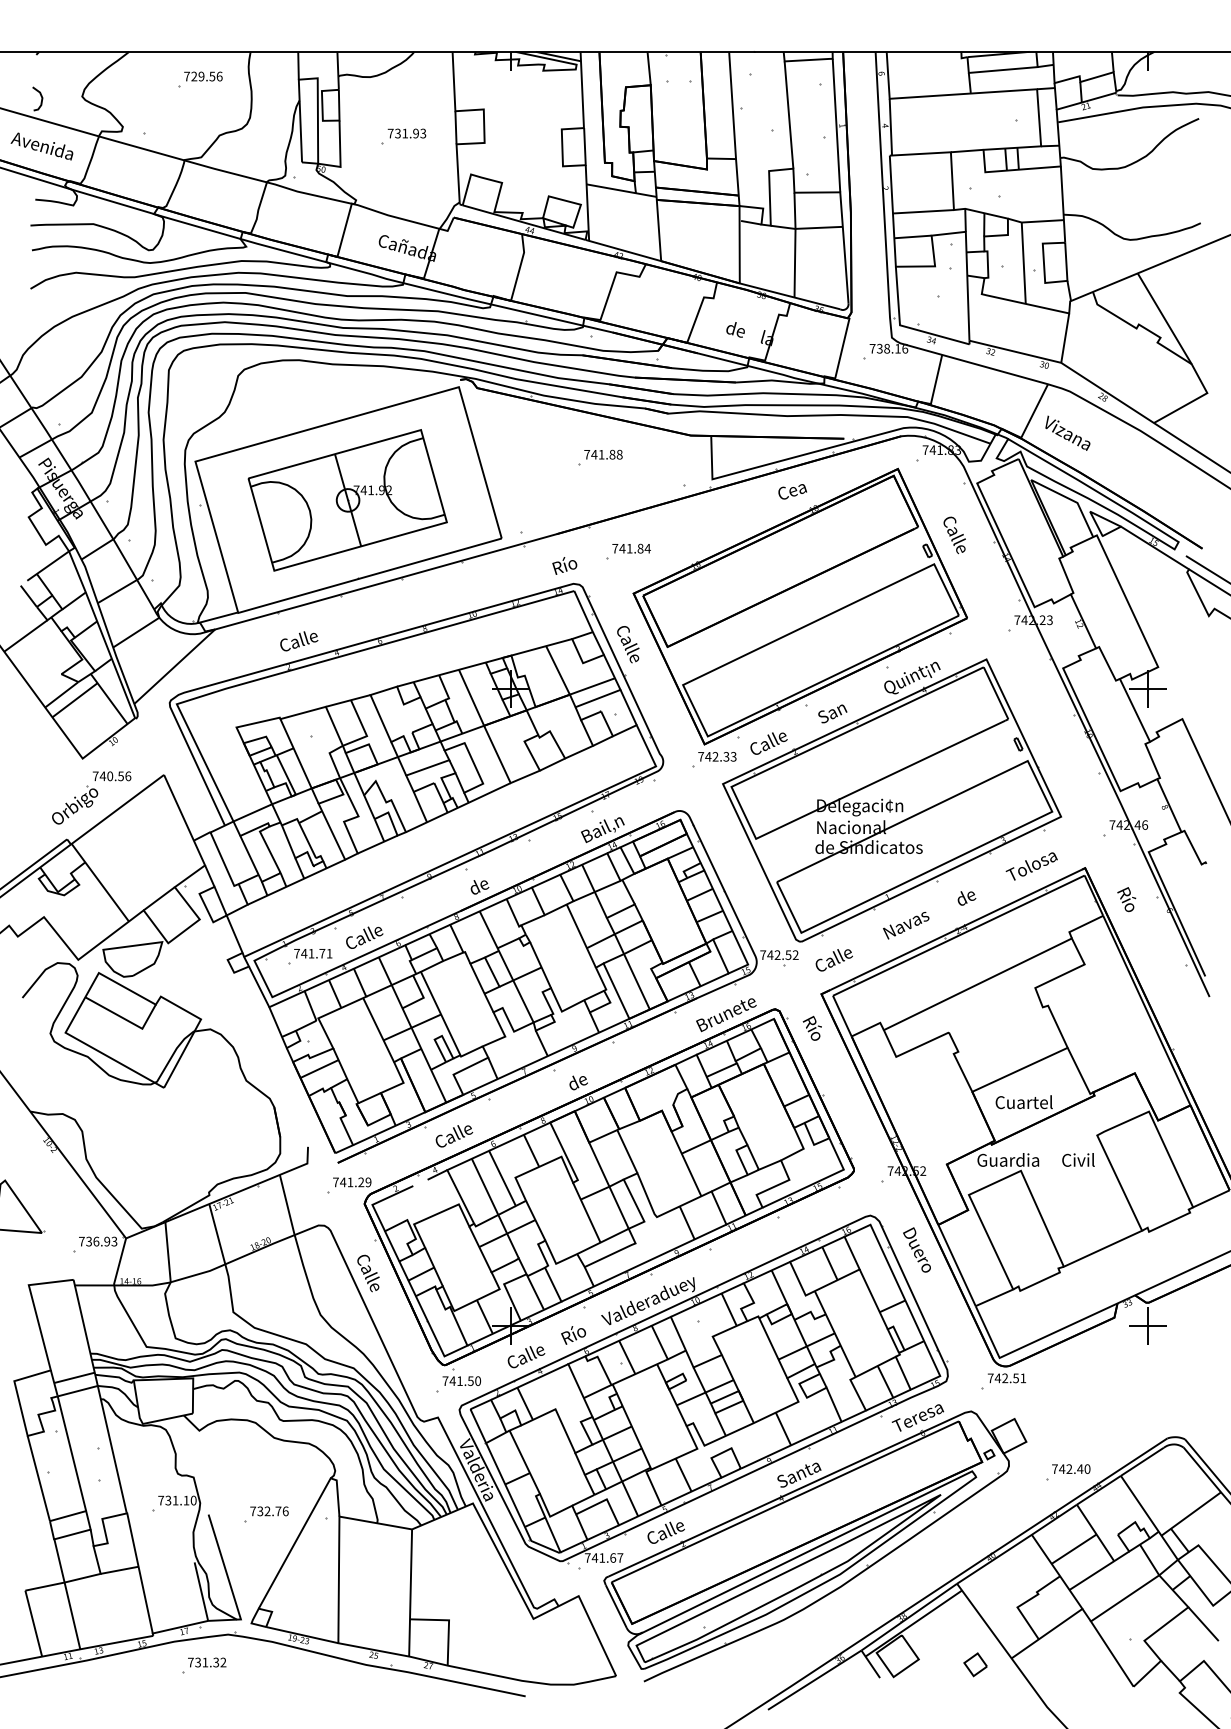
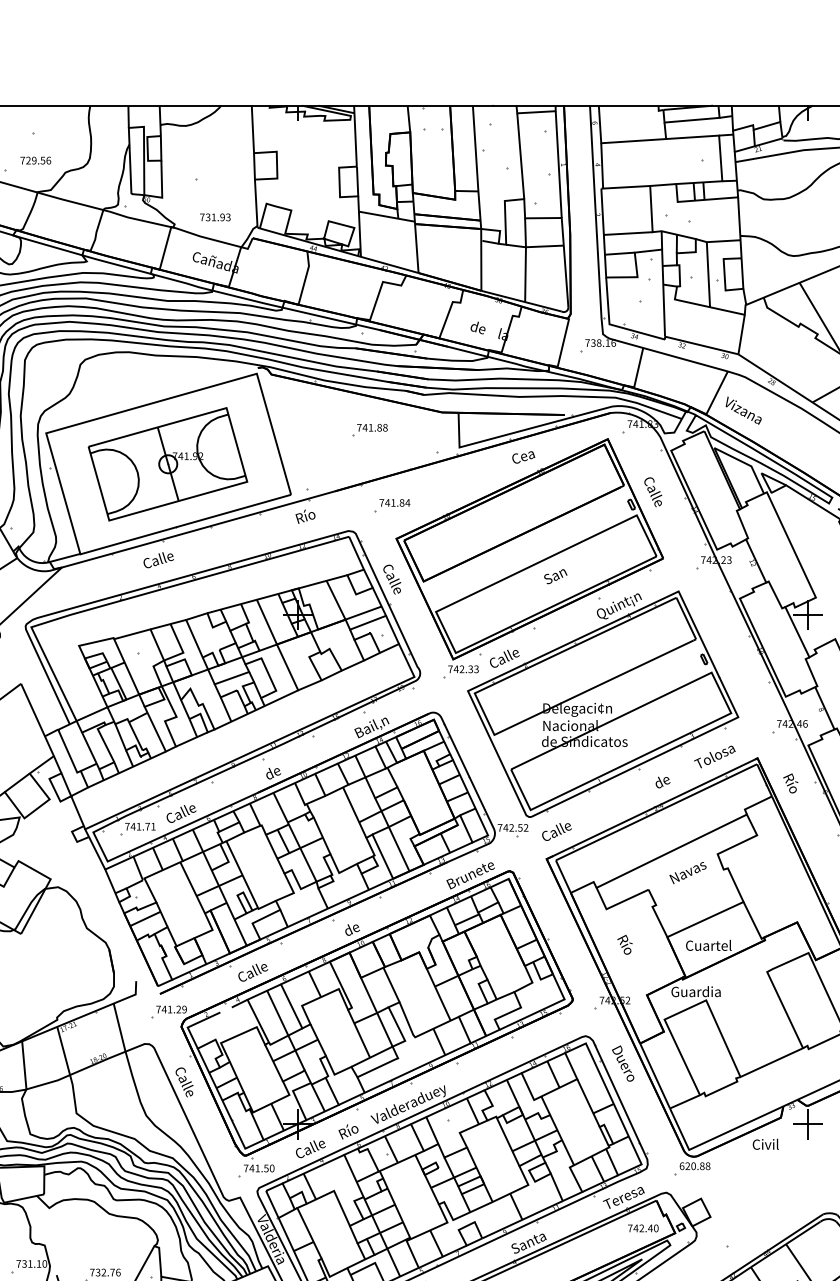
text: (203, 76) -> (35, 160), moved
text: (406, 133) -> (214, 217), moved
text: (564, 565) -> (305, 516), moved
text: (299, 641) -> (158, 560), moved
text: (832, 713) -> (555, 576), moved
text: (906, 925) -> (688, 872), moved
text: (811, 1027) -> (624, 944), moved
text: (1078, 1159) -> (765, 1143), moved
text: (1006, 1378) -> (694, 1166), 742.51 -> 620.88
text: (1071, 1468) -> (643, 1227), moved

